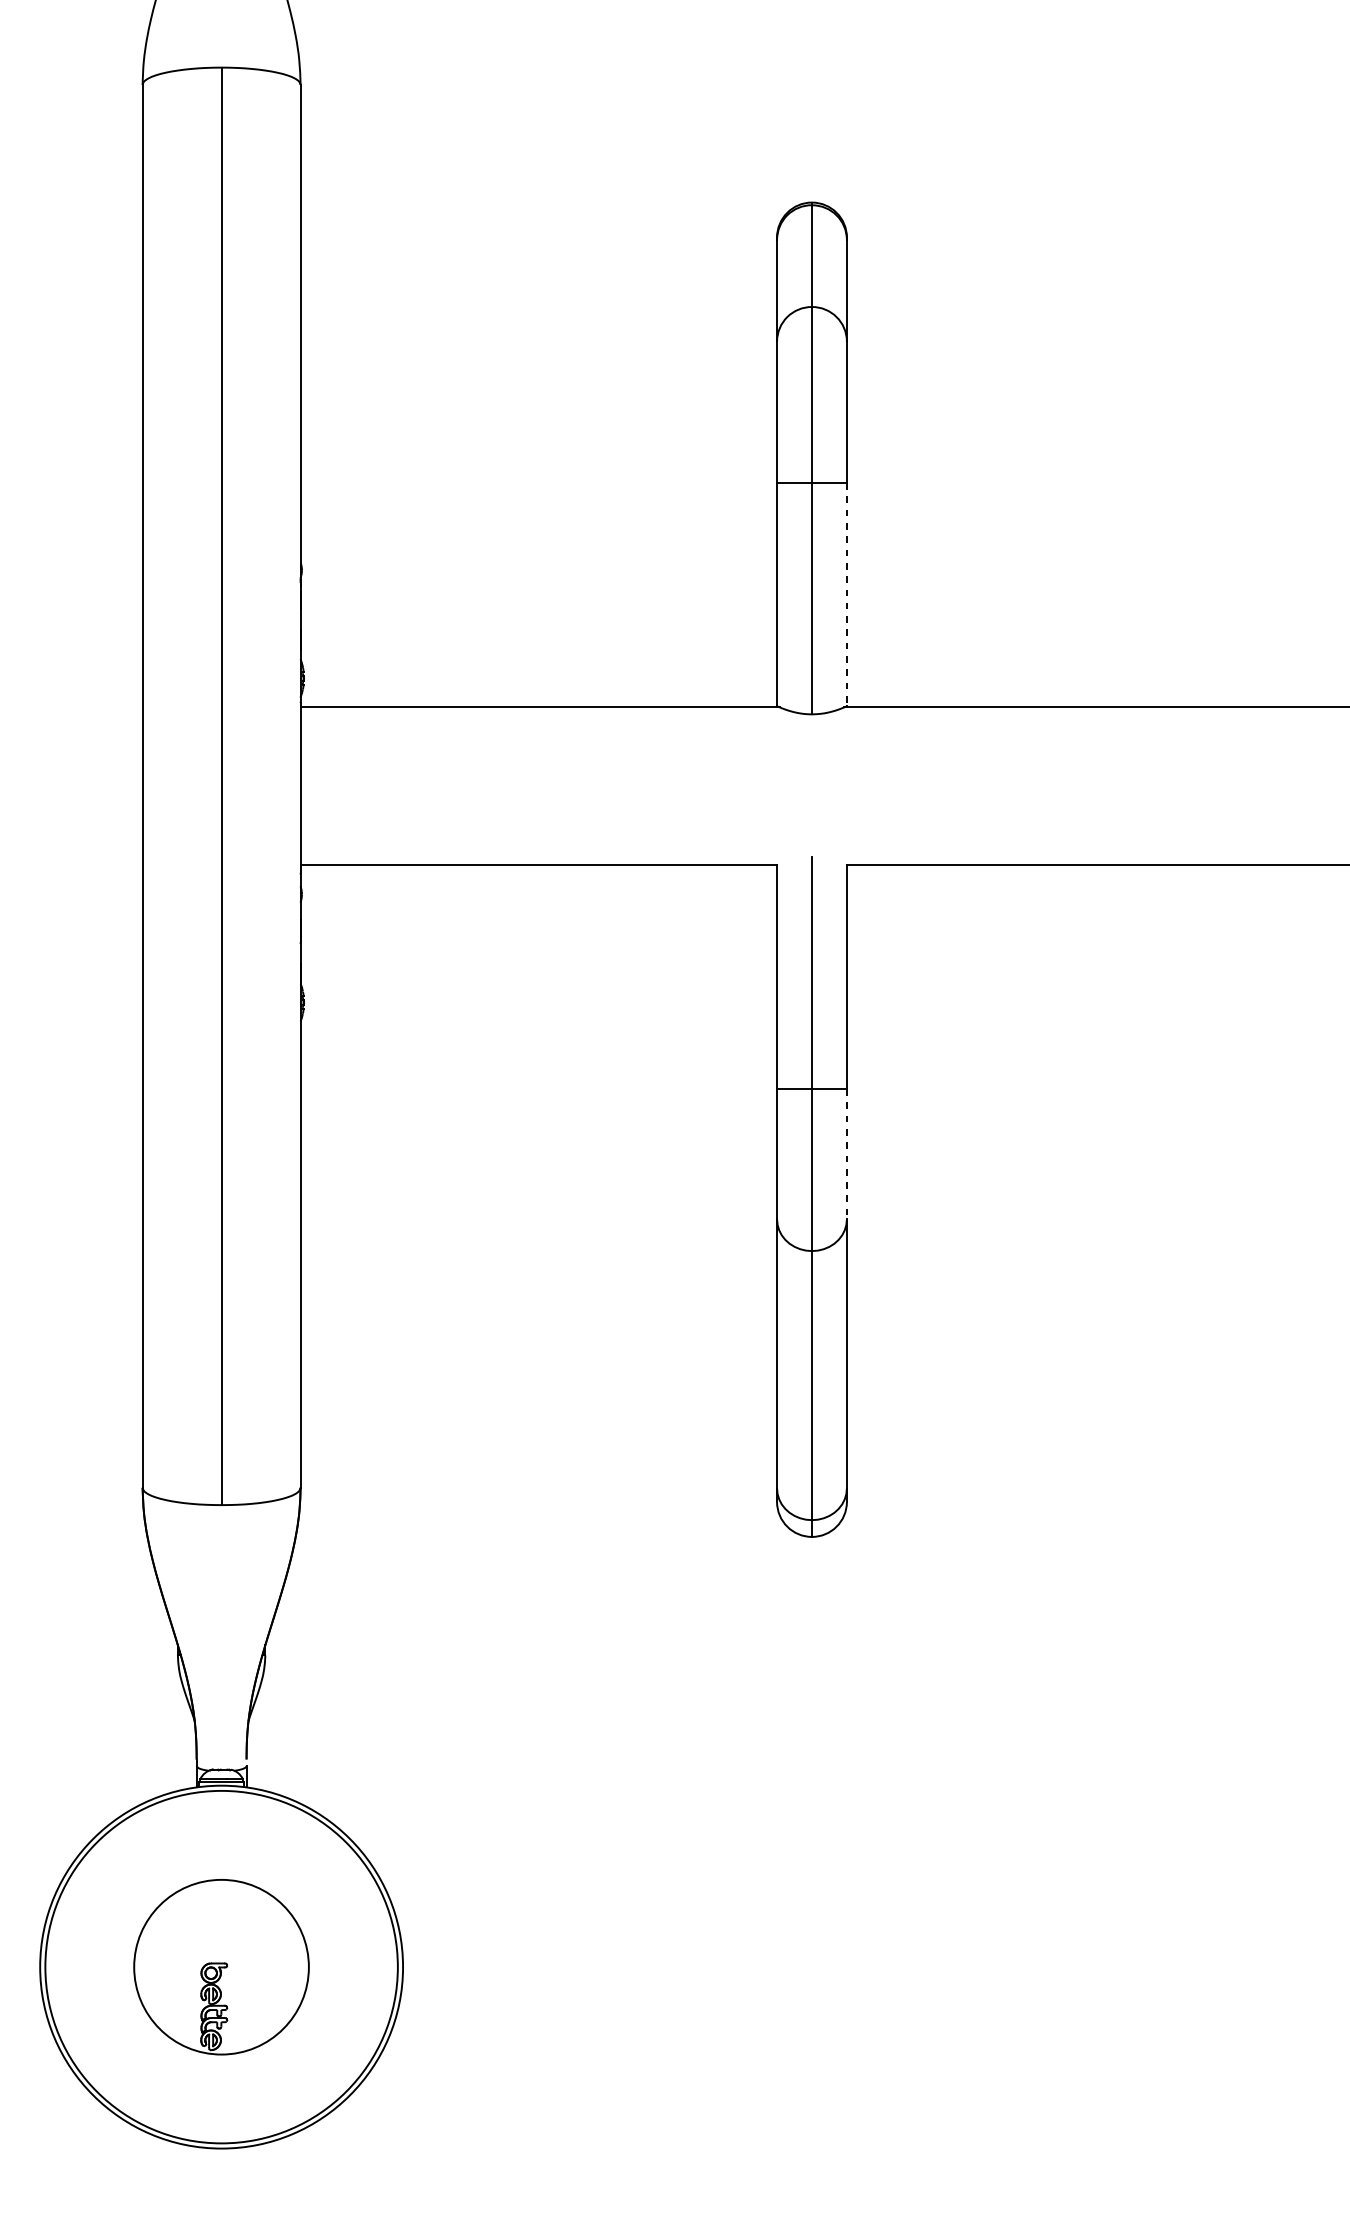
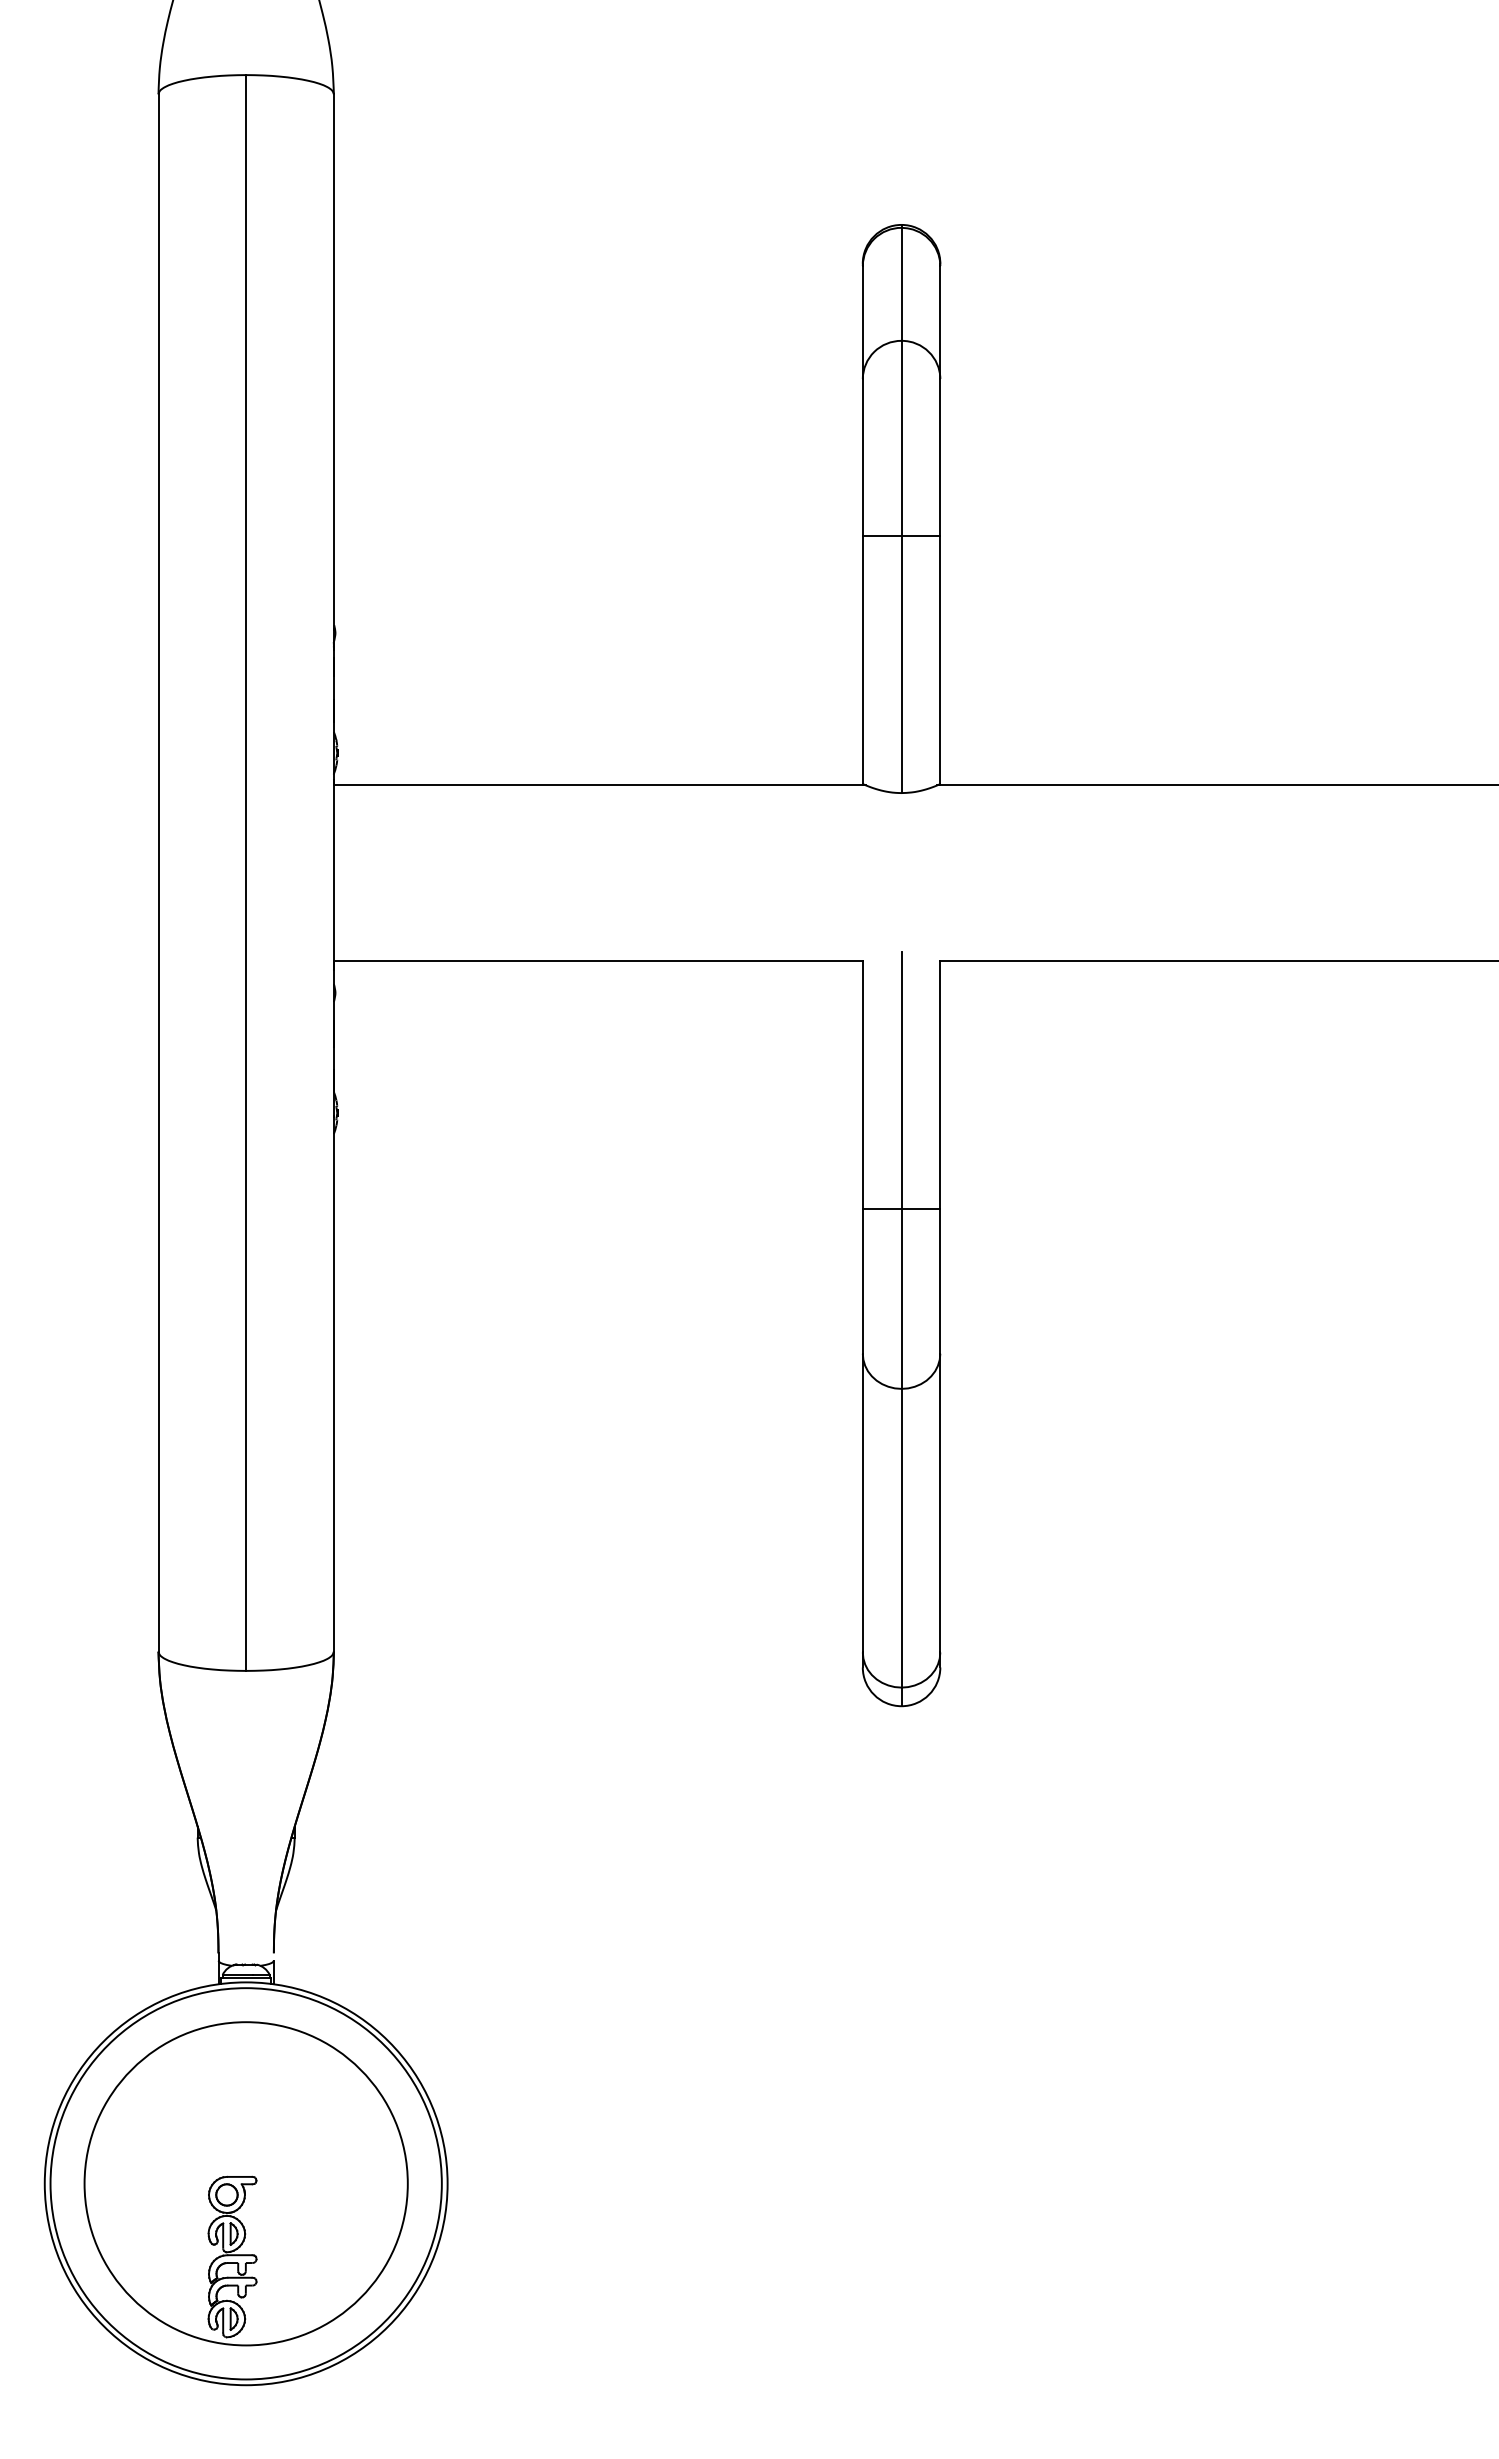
line: (847, 594) -> (940, 660), dashed -> solid
line: (847, 1154) -> (940, 1281), dashed -> solid
part: (220, 1966) -> (245, 2183), size x1.67

